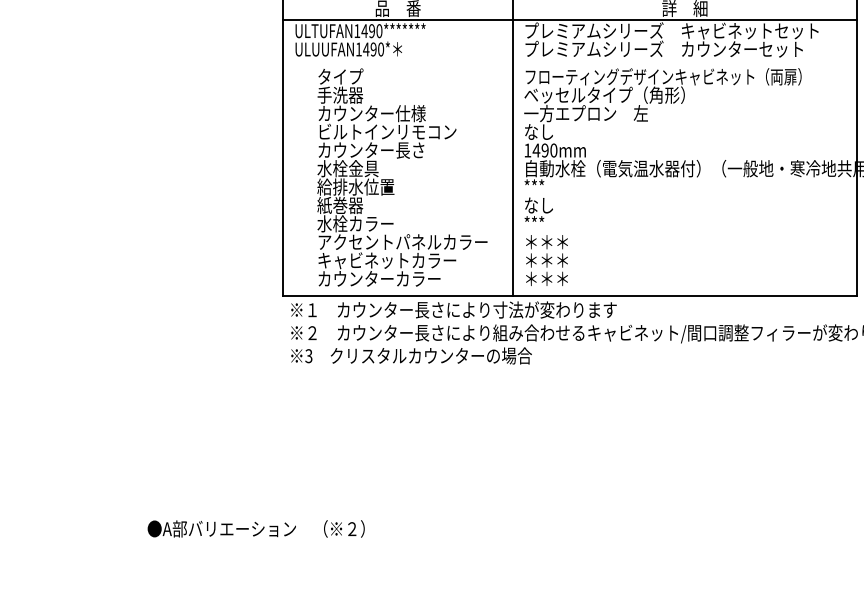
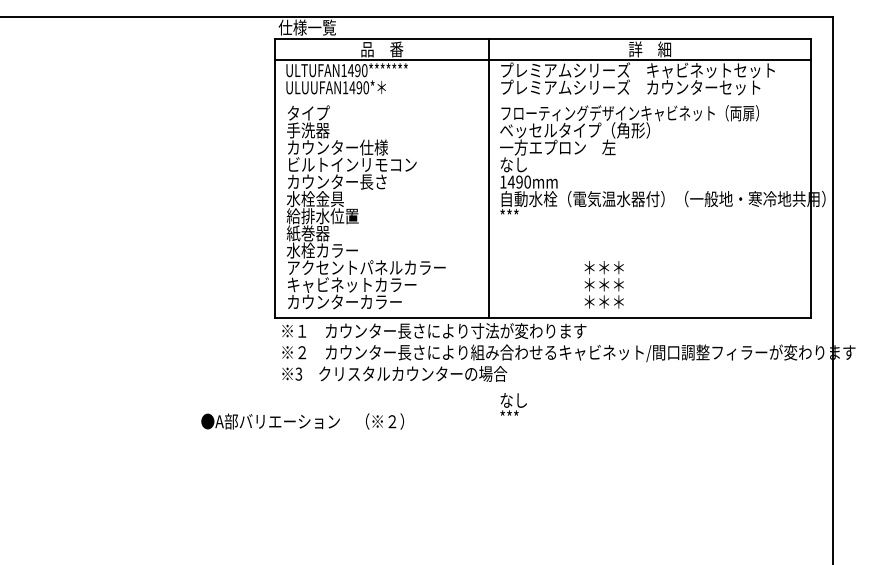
text: (401, 177) -> (365, 207), moved
text: (538, 209) -> (513, 404), moved
text: (546, 260) -> (603, 284), moved
text: (256, 528) -> (302, 421), moved

